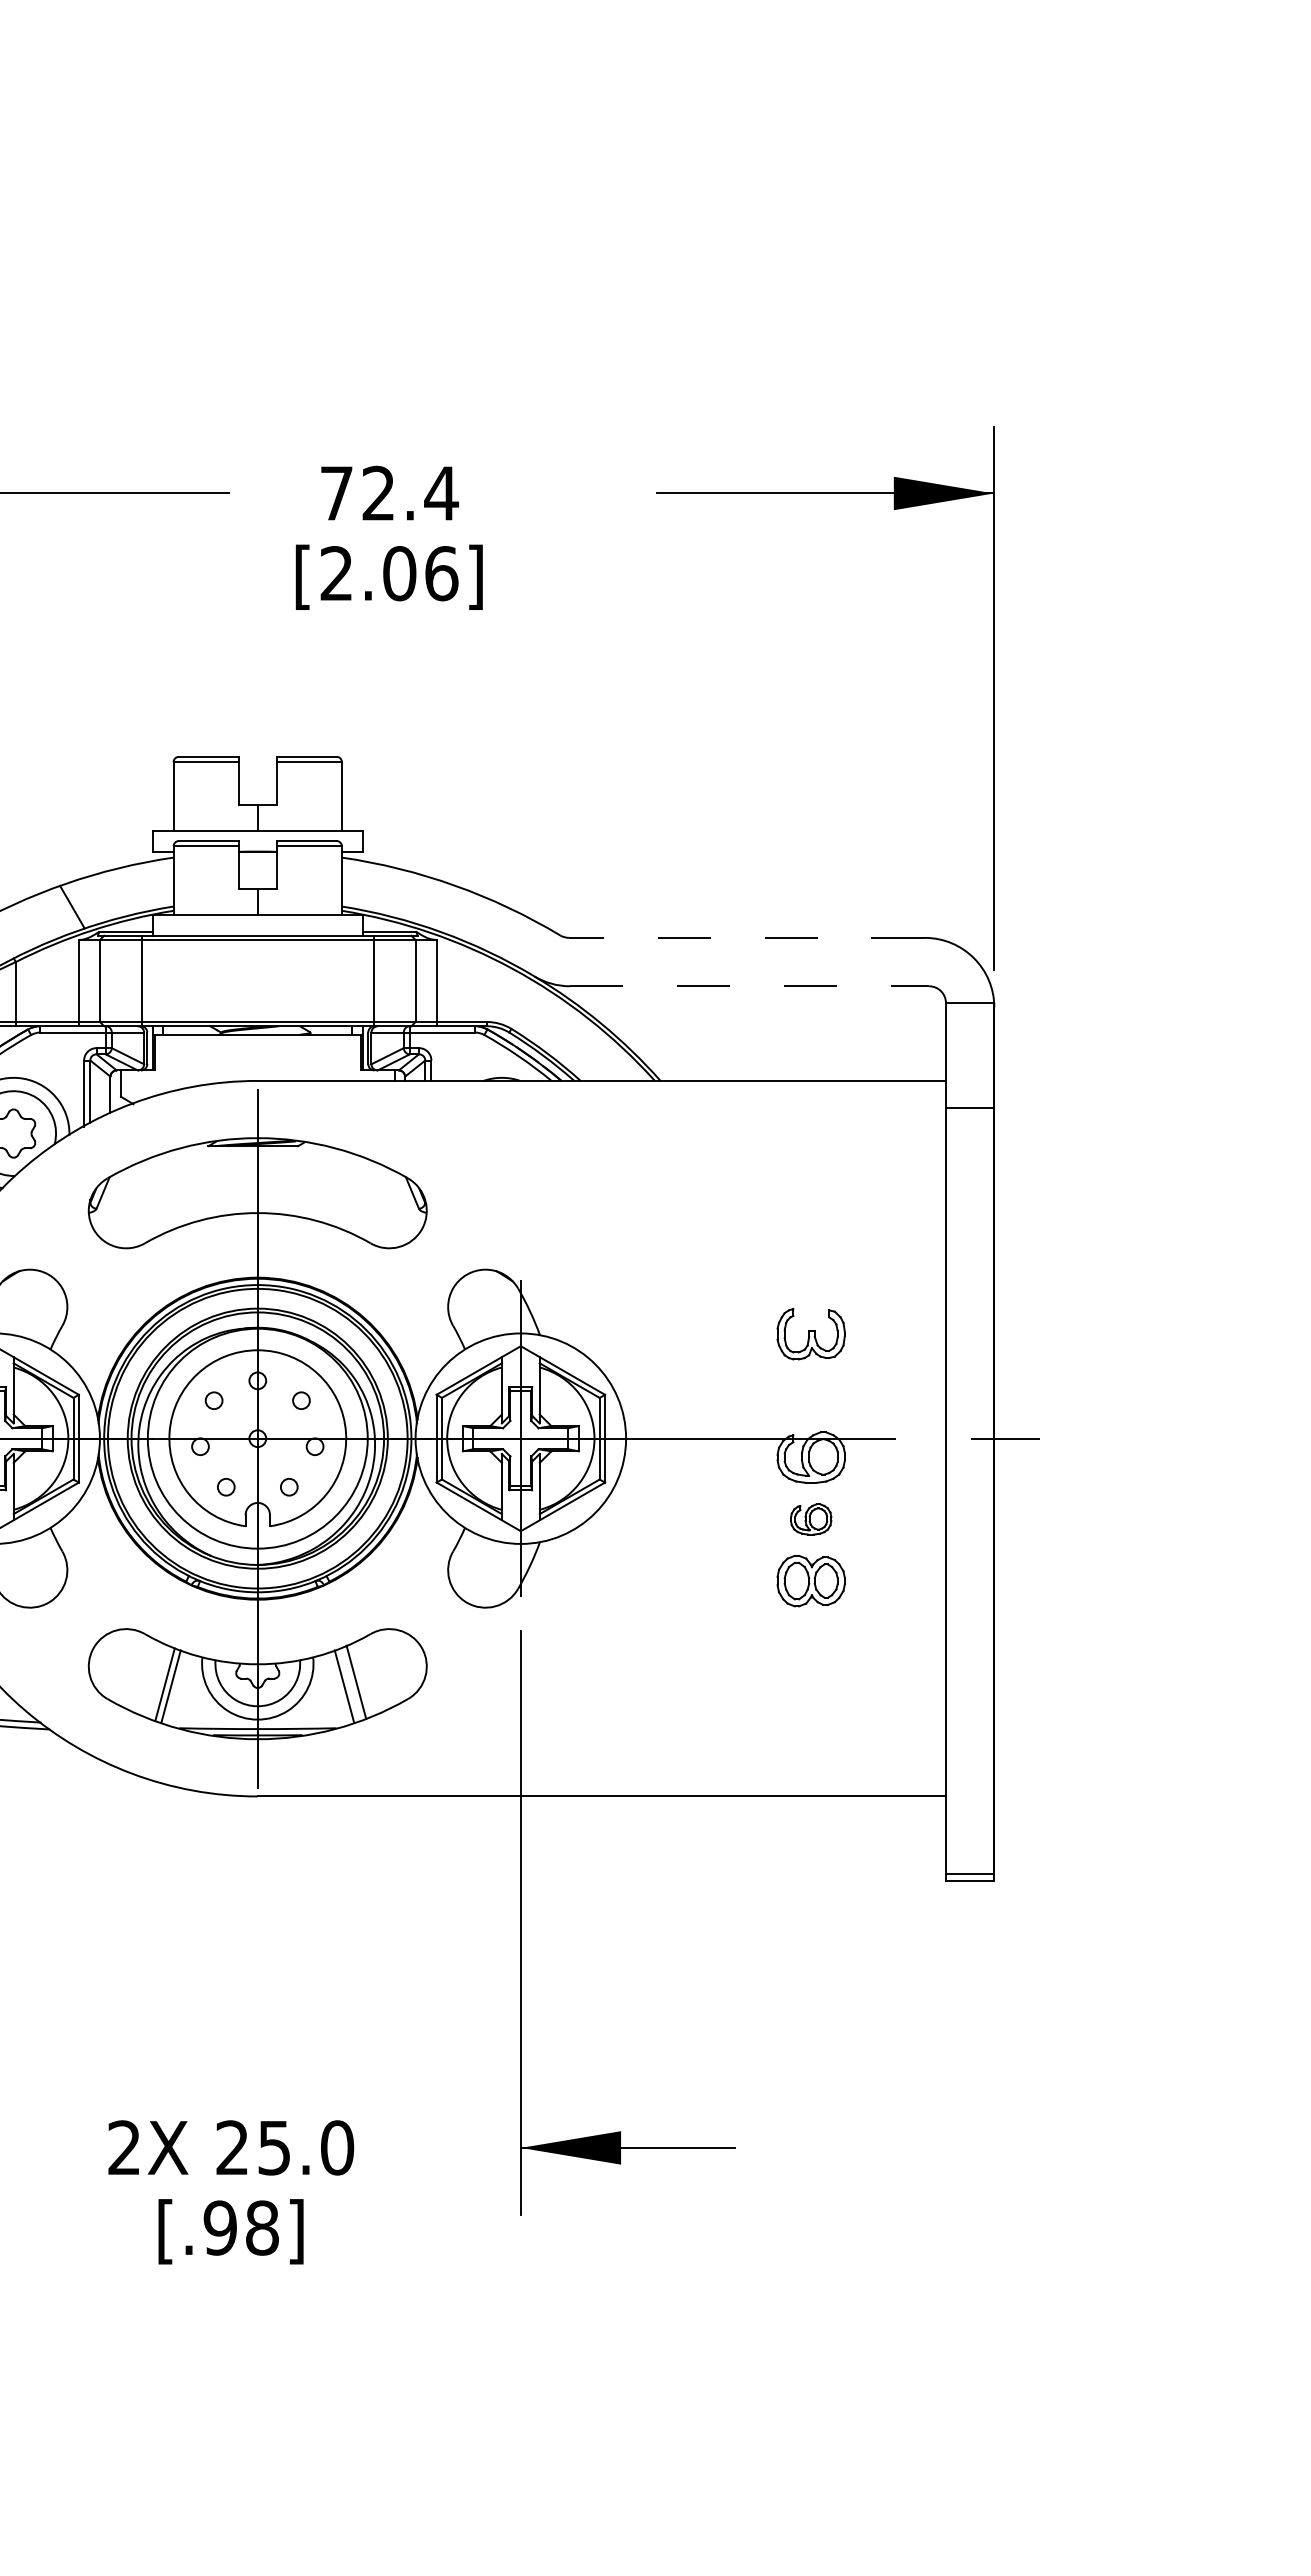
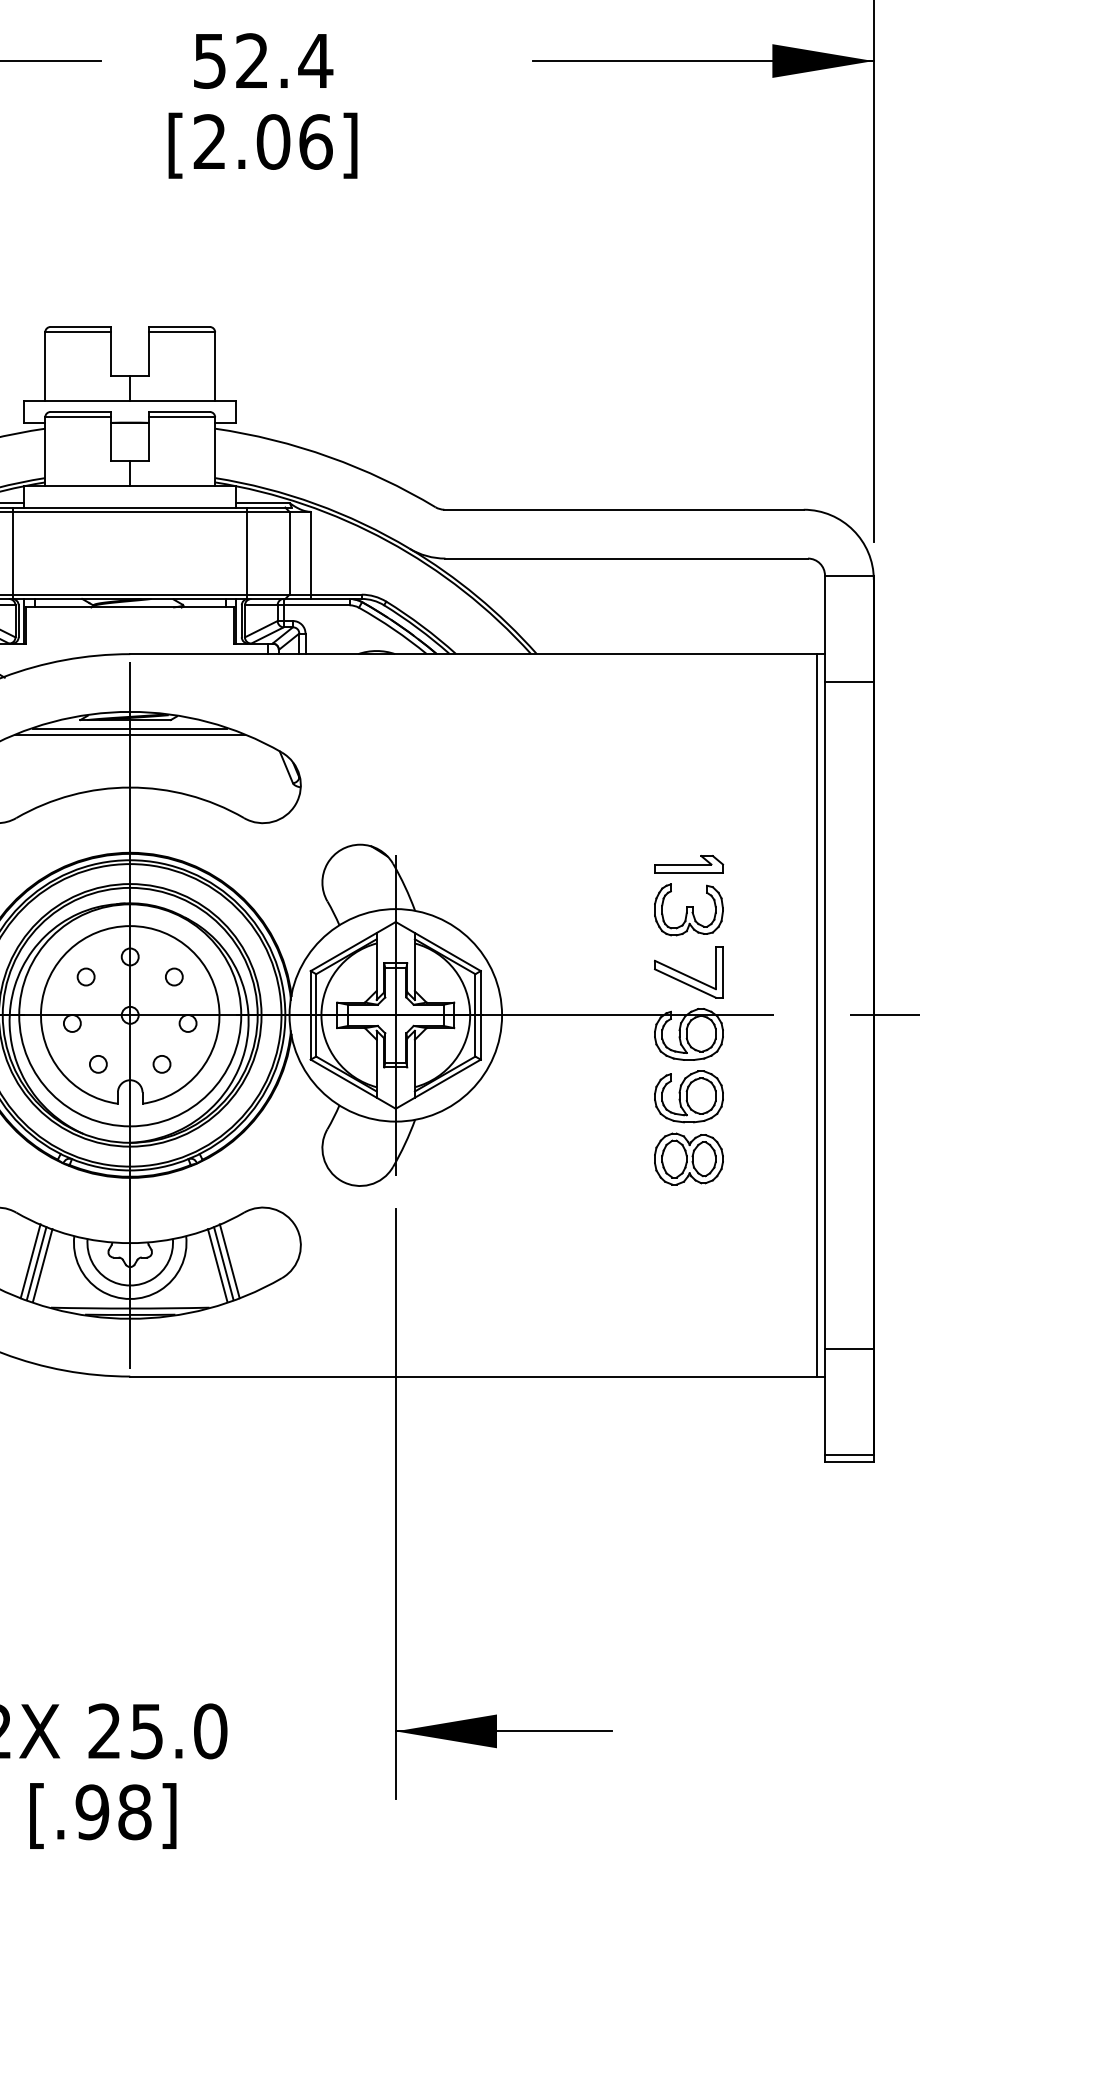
text: (336, 493) -> (209, 61), 72.4 -> 52.4
line: (746, 937) -> (623, 509), dashed -> solid
line: (749, 986) -> (626, 558), dashed -> solid
line: (257, 1154) -> (129, 728), added
line: (257, 1160) -> (129, 734), added
part: (811, 1288) -> (689, 863), added
part: (810, 1396) -> (688, 972), added
line: (937, 1438) -> (816, 1015), added
part: (810, 1519) -> (688, 1096), size x1.67
line: (158, 1681) -> (29, 1260), added
line: (350, 1684) -> (223, 1263), added
line: (969, 1769) -> (848, 1349), added

